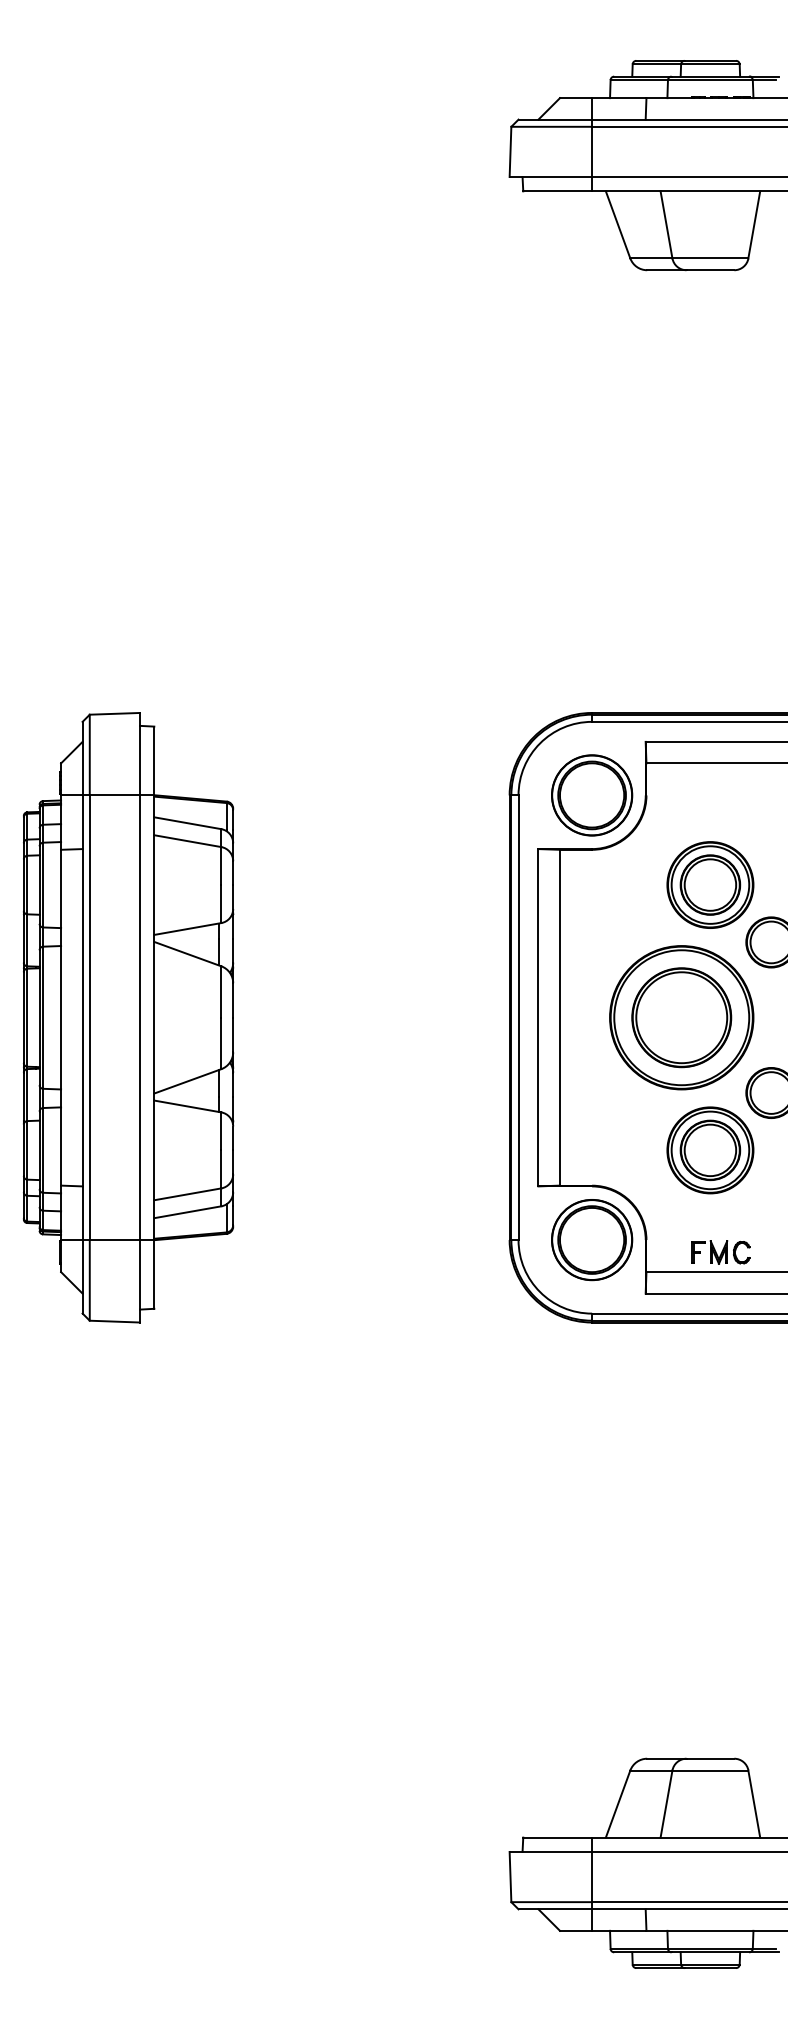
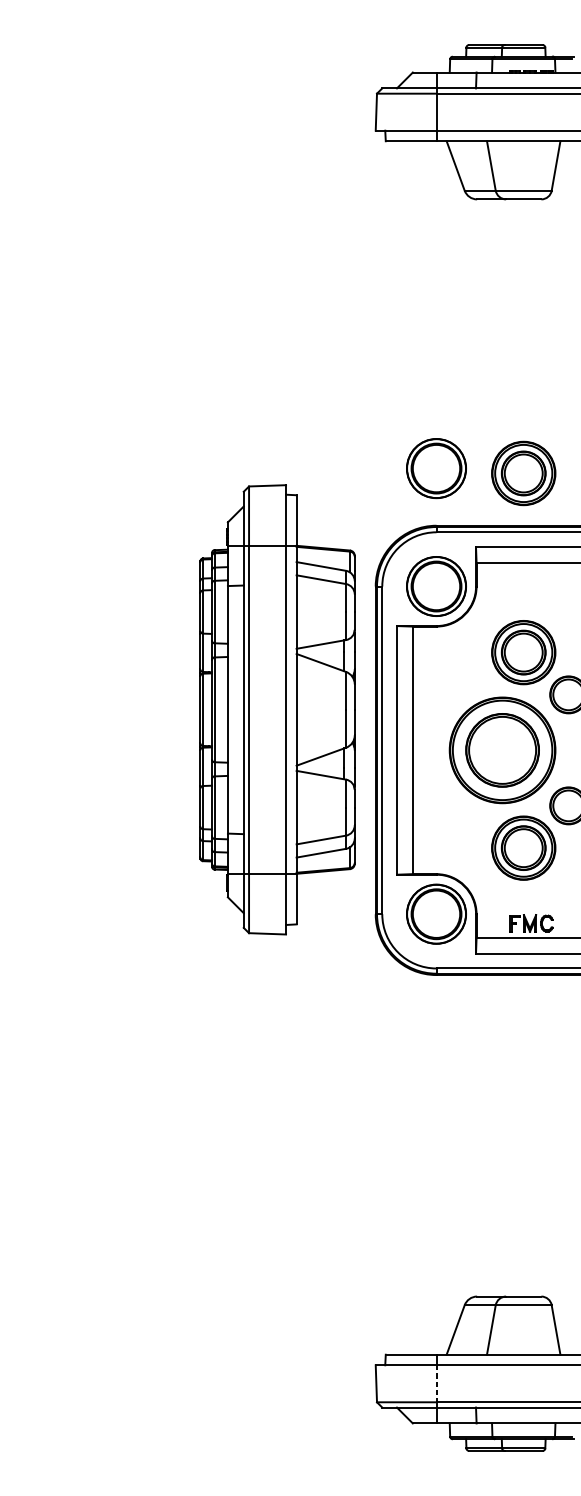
part: (592, 635) -> (436, 468), added
part: (710, 641) -> (523, 473), added
part: (128, 1017) -> (277, 709), moved
line: (592, 1877) -> (436, 1384), solid -> dashed

